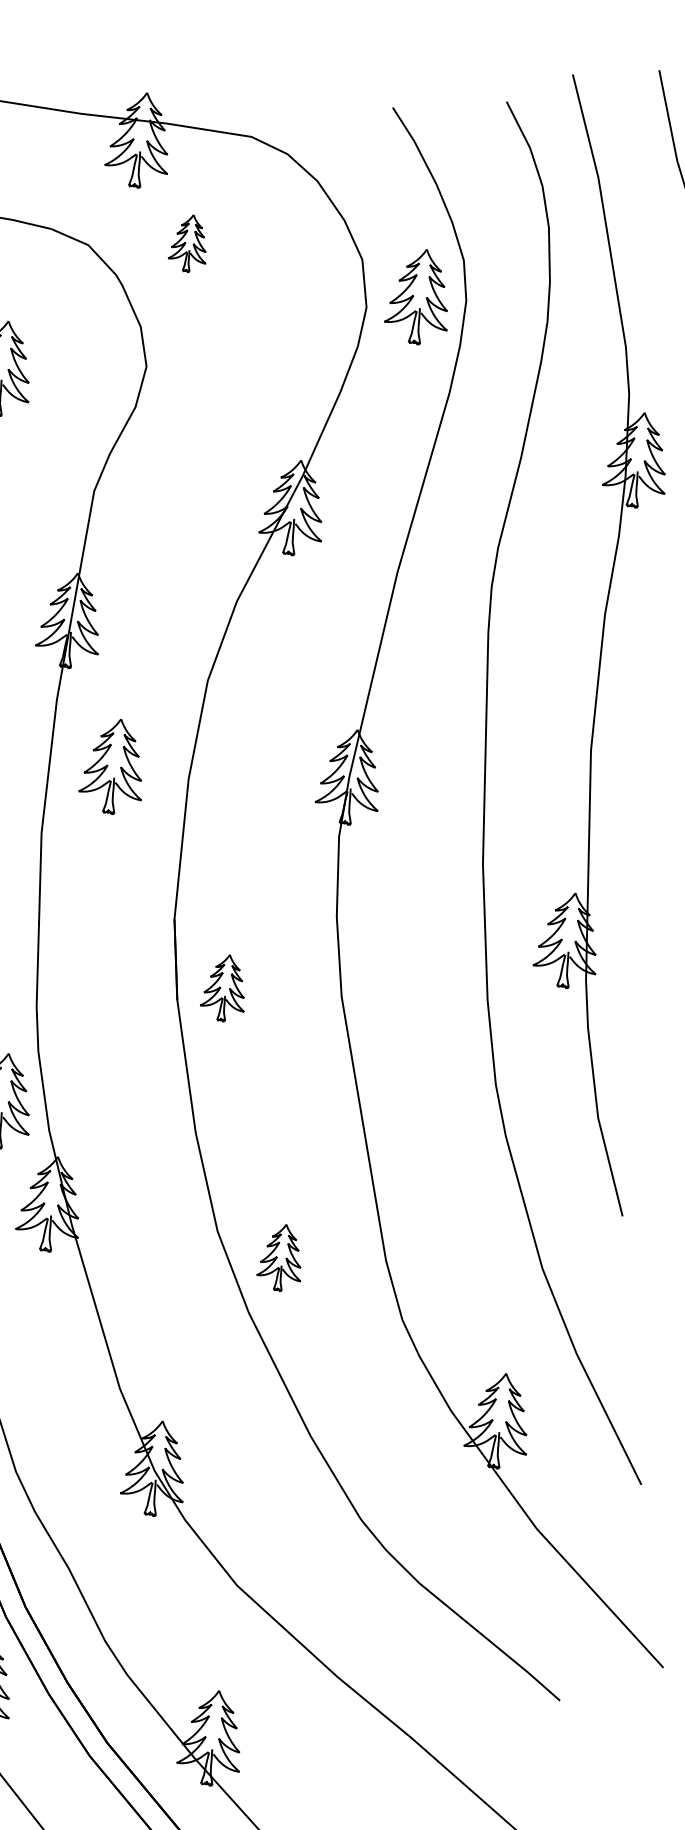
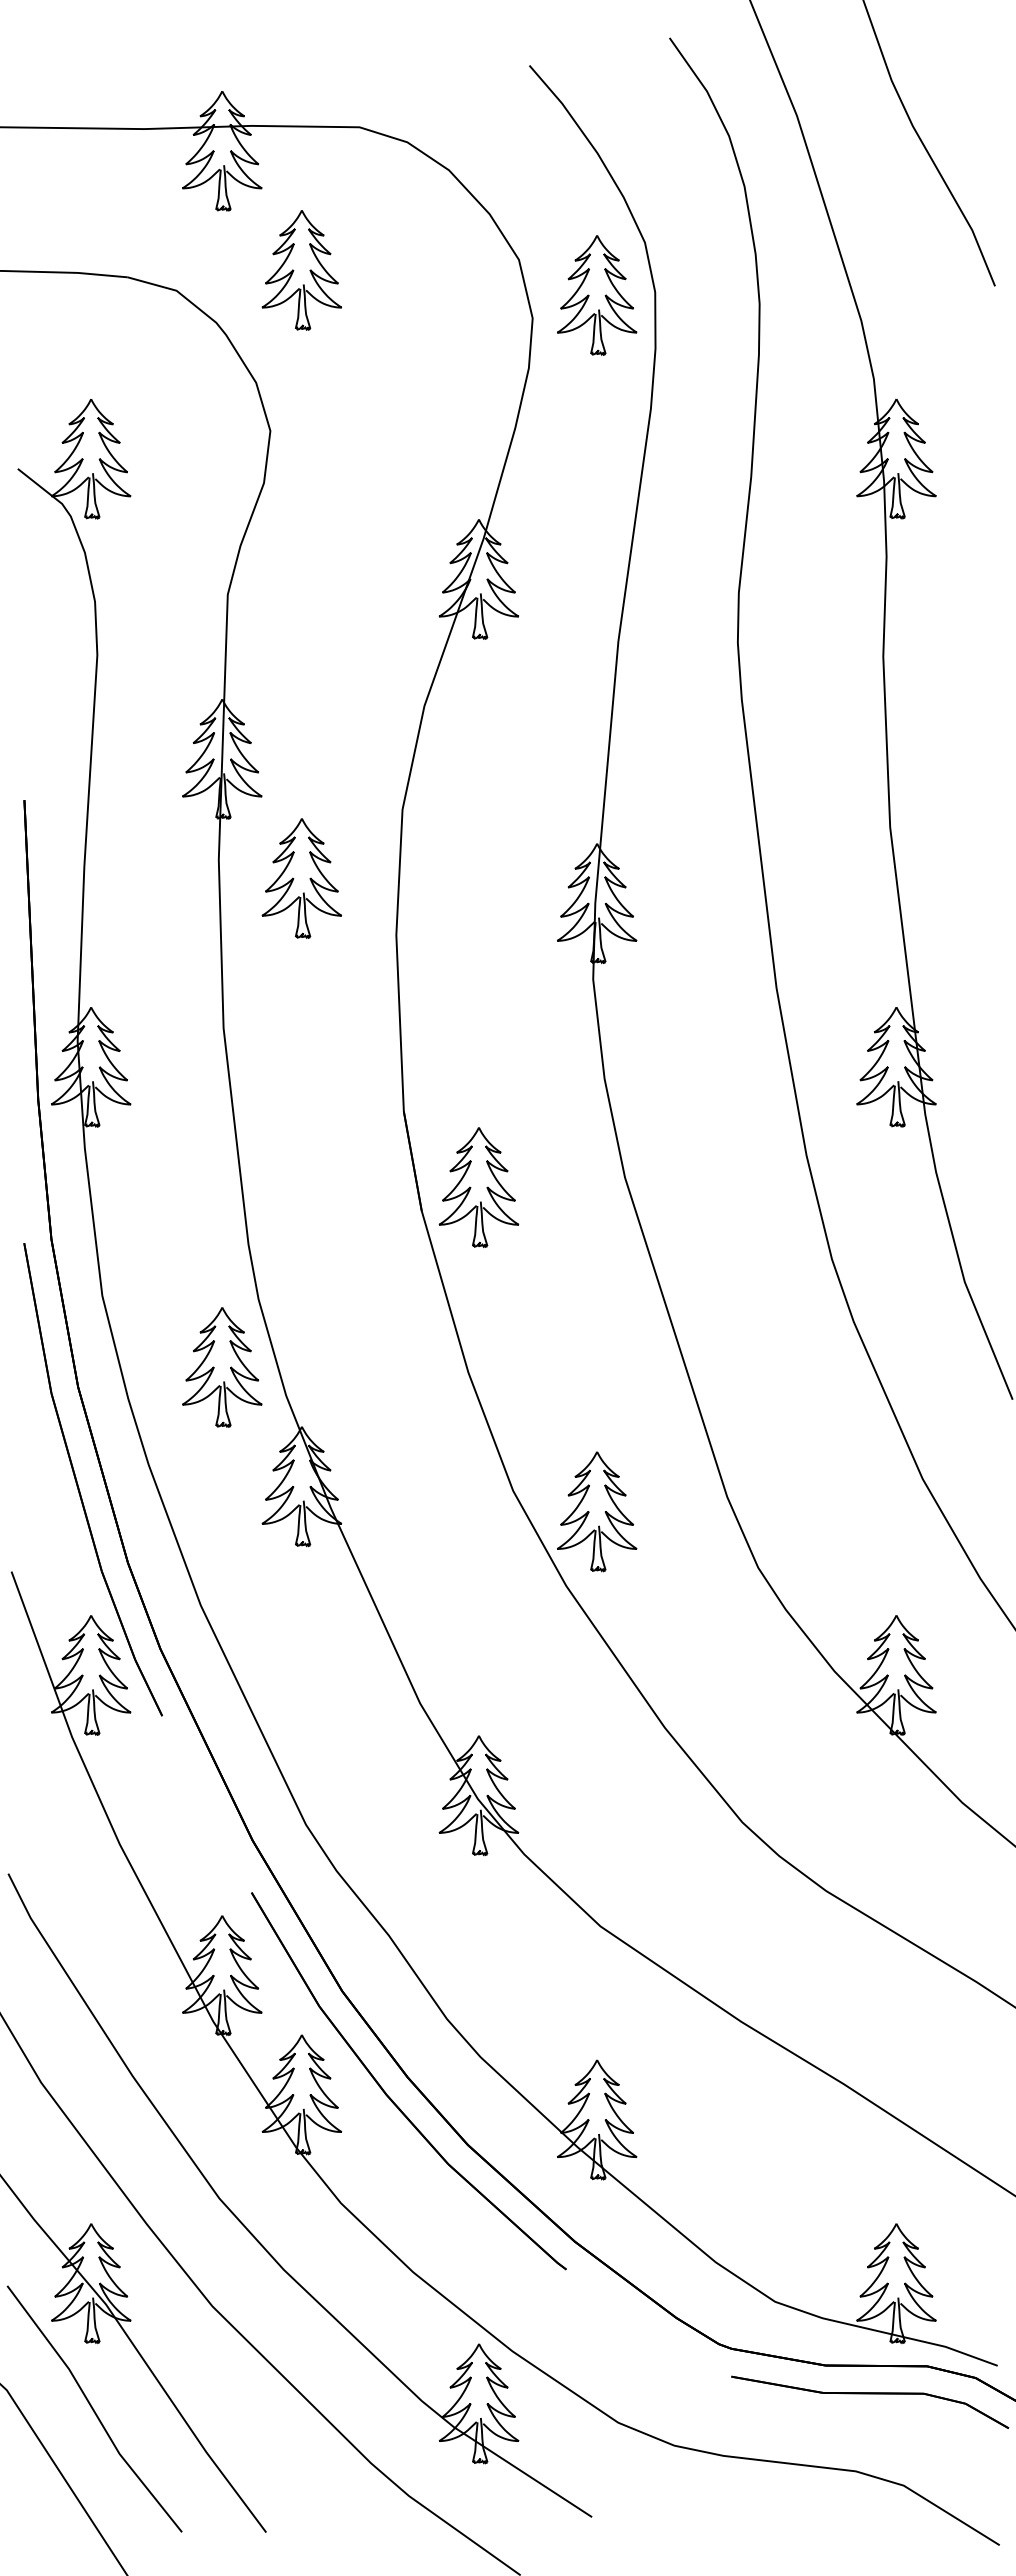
part: (189, 243) -> (301, 270), size x1.67
part: (114, 766) -> (301, 878), moved
part: (224, 987) -> (478, 1187), size x1.43
part: (281, 1257) -> (597, 1511), size x1.43

